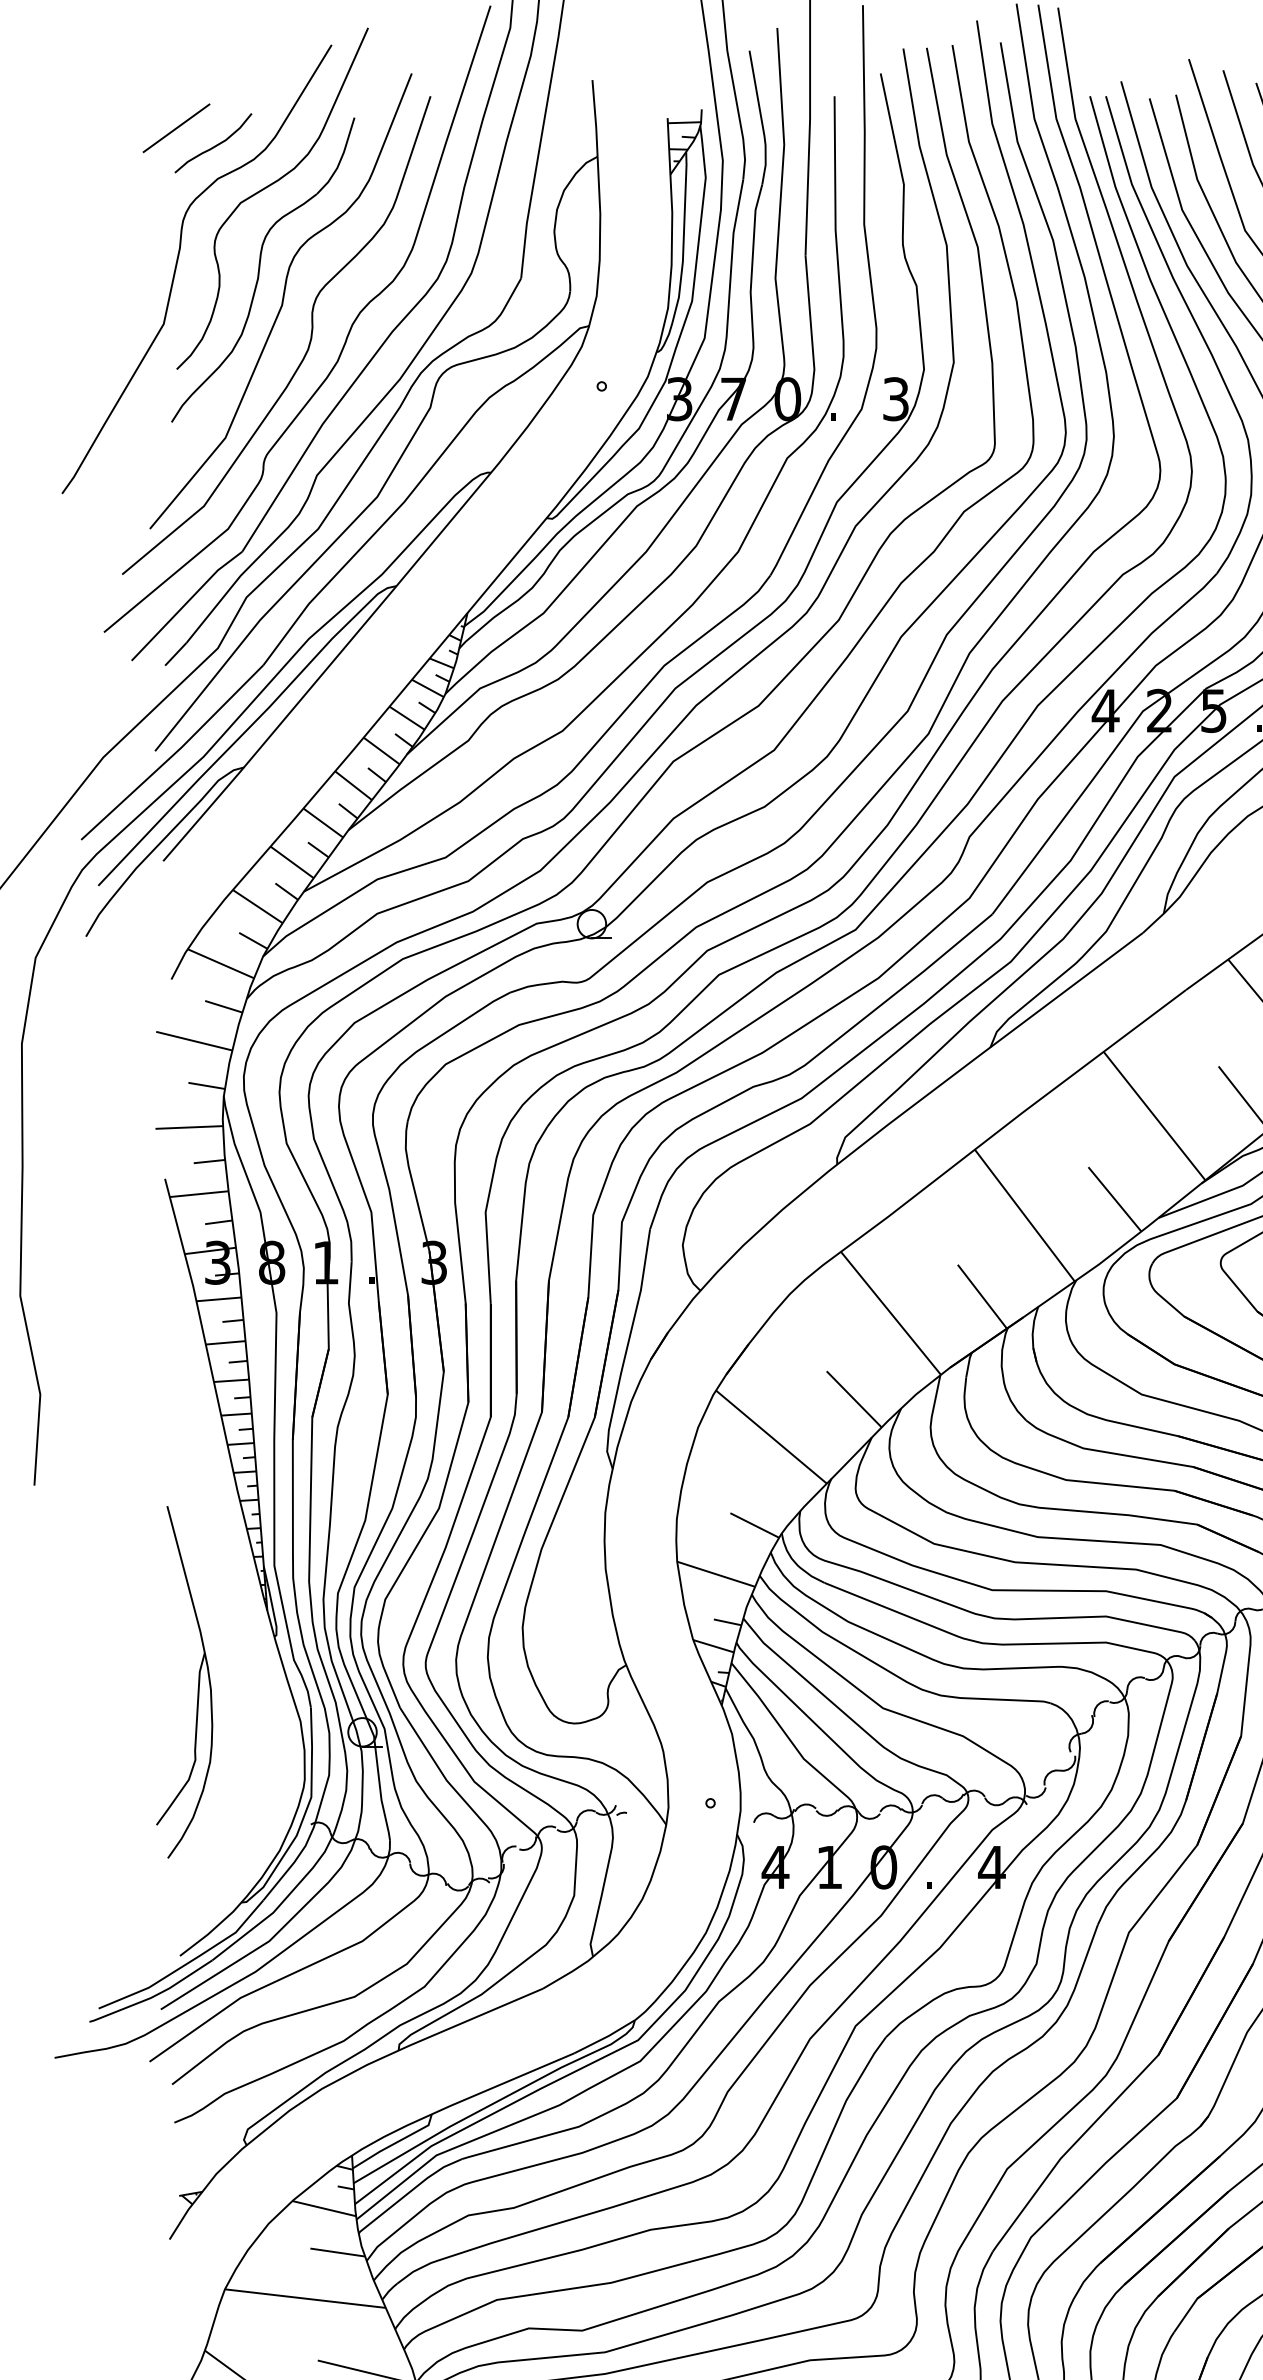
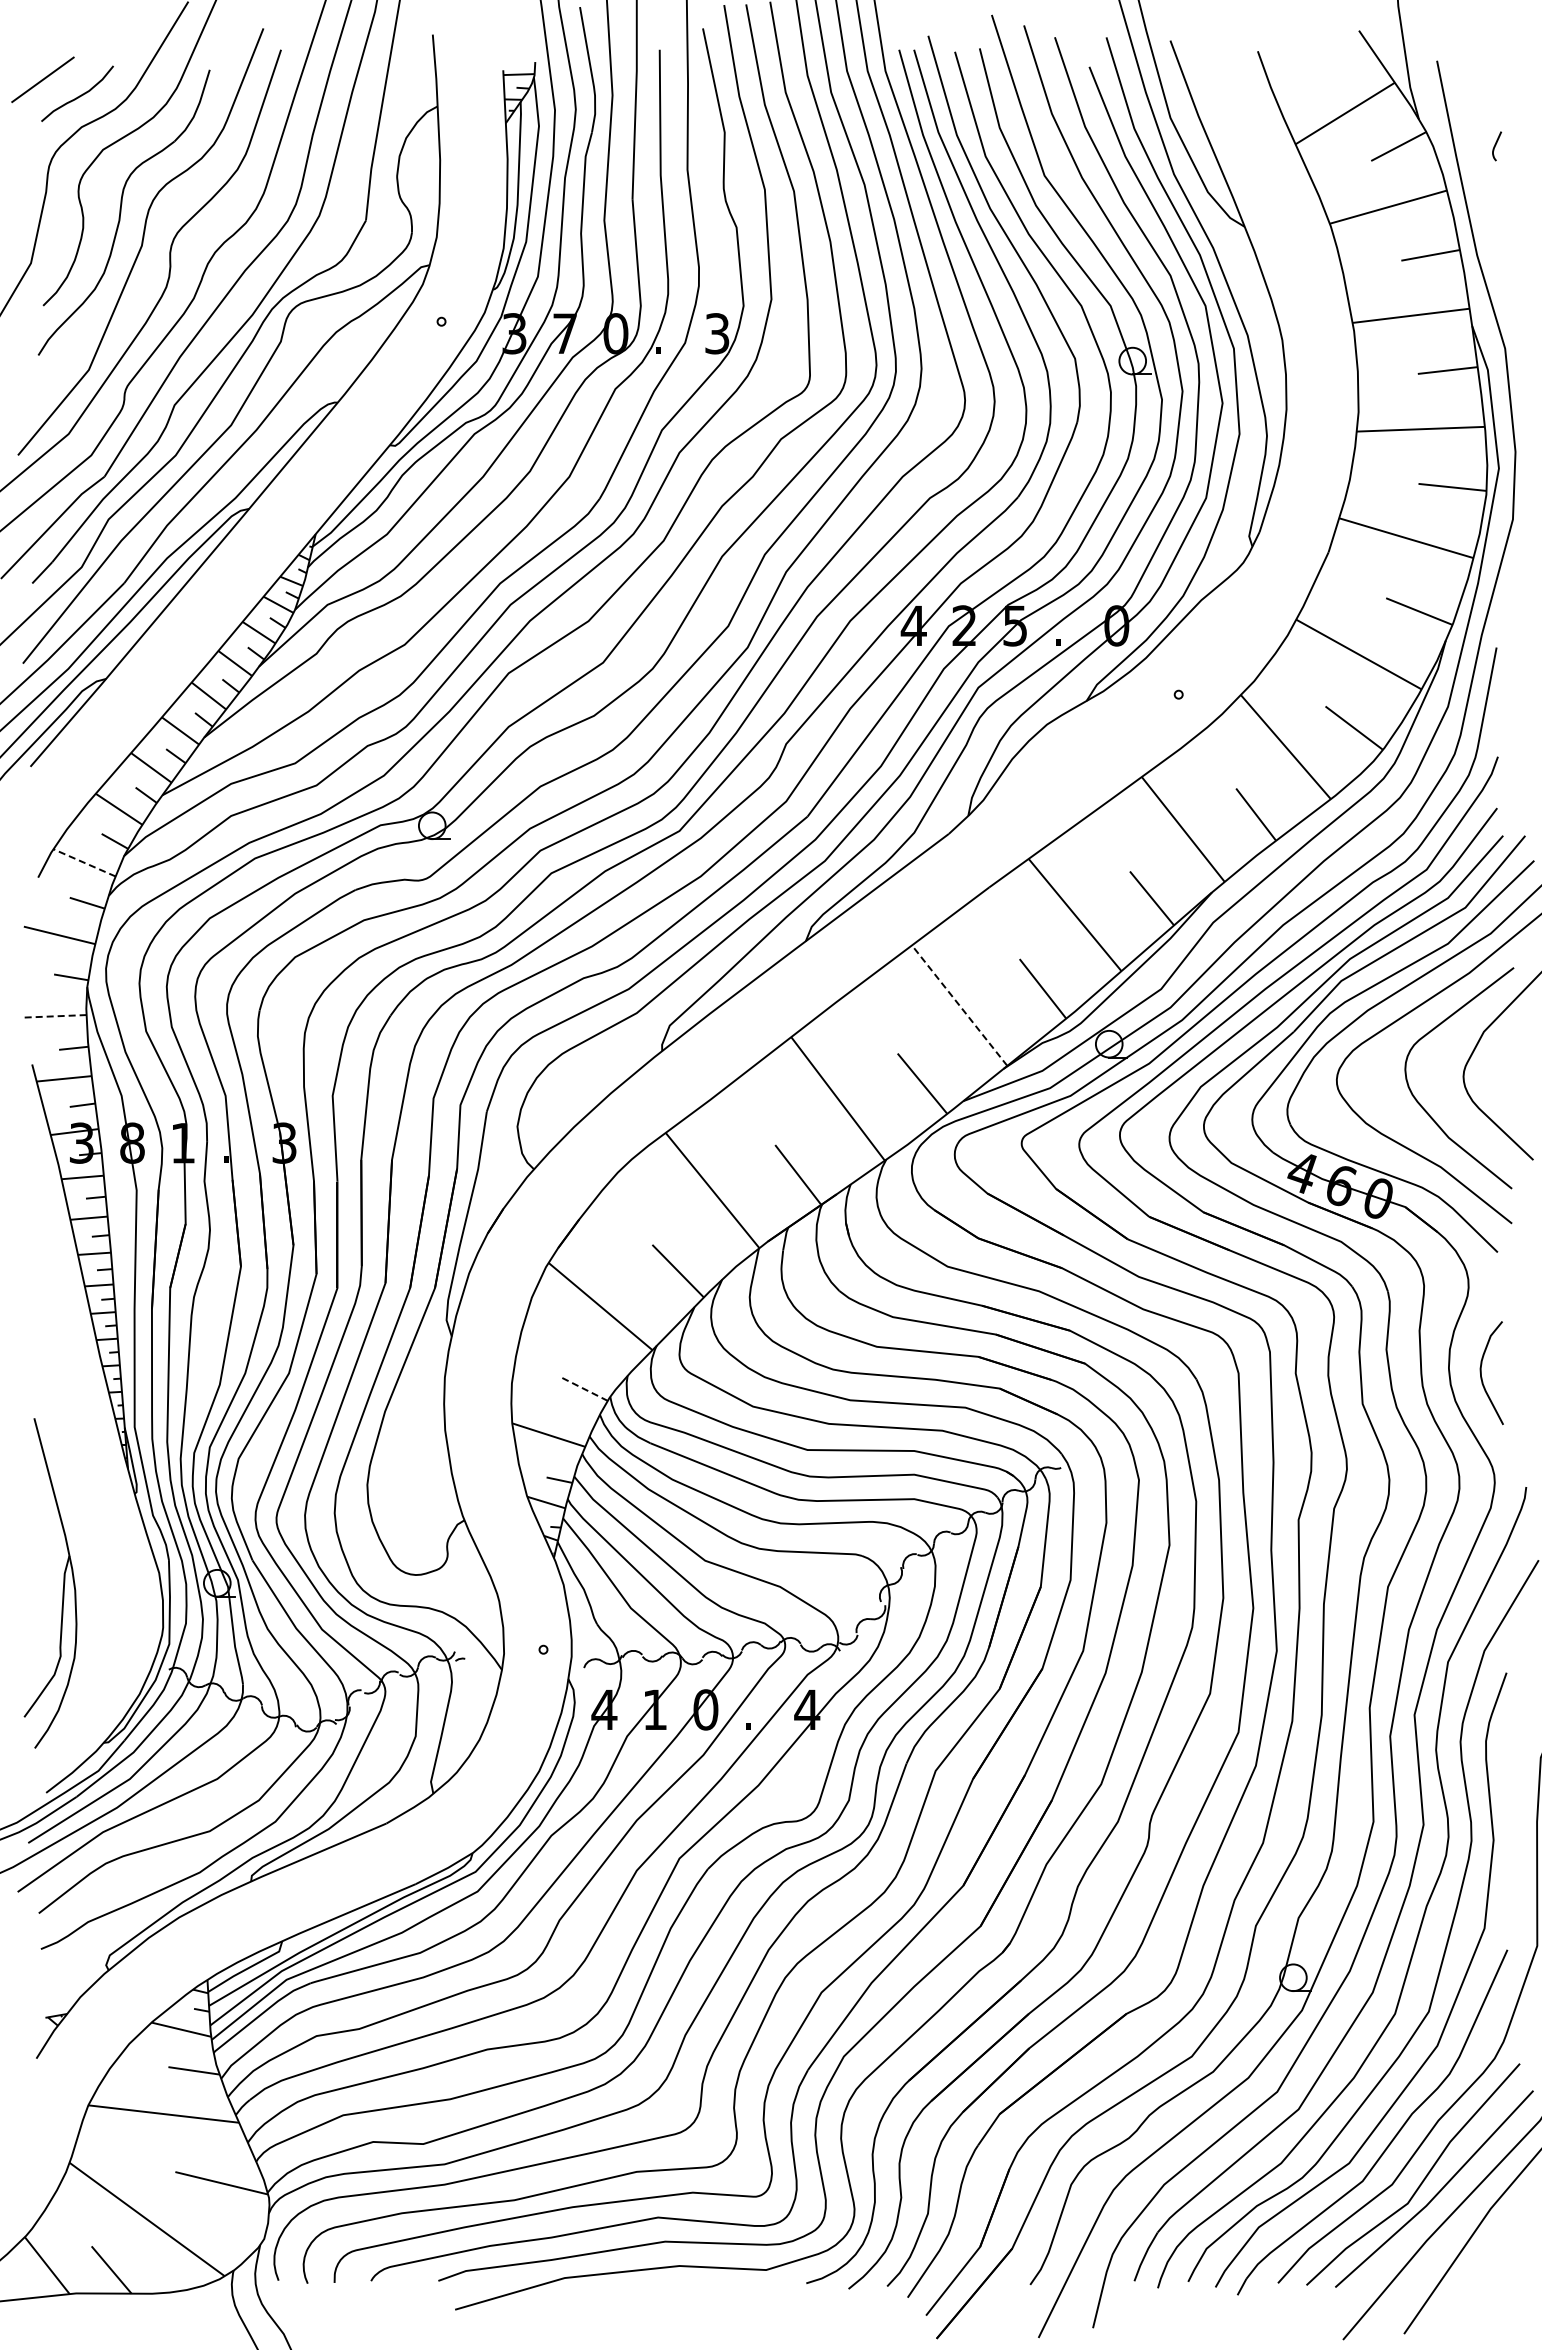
line: (220, 963) -> (84, 862), solid -> dashed
line: (1154, 1115) -> (959, 1005), solid -> dashed
line: (188, 1127) -> (54, 1016), solid -> dashed
line: (754, 1525) -> (584, 1389), solid -> dashed
part: (198, 1682) -> (63, 1583), moved

